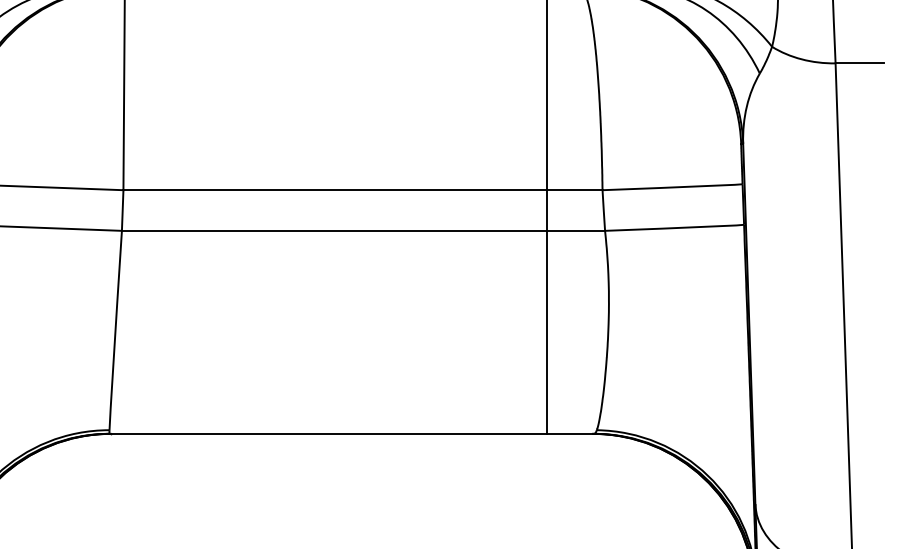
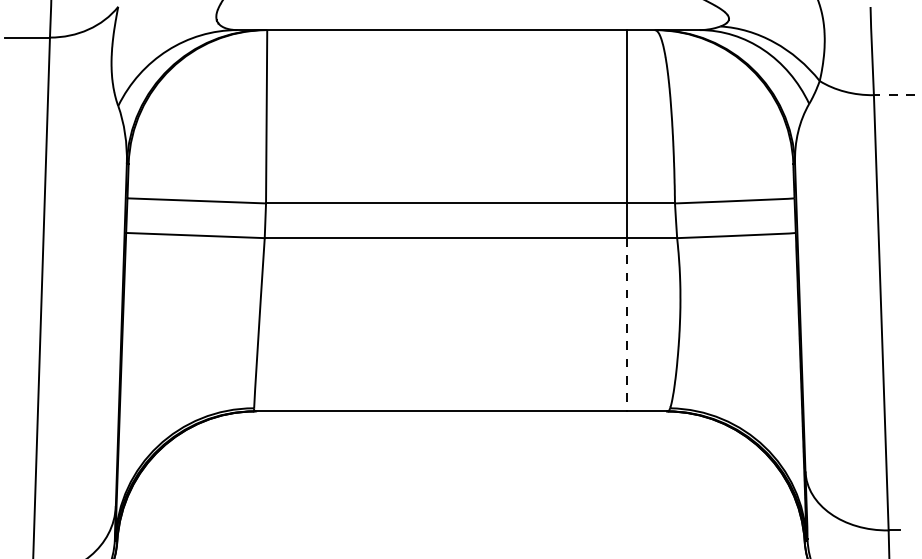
line: (858, 63) -> (893, 95), solid -> dashed
line: (546, 332) -> (627, 324), solid -> dashed

